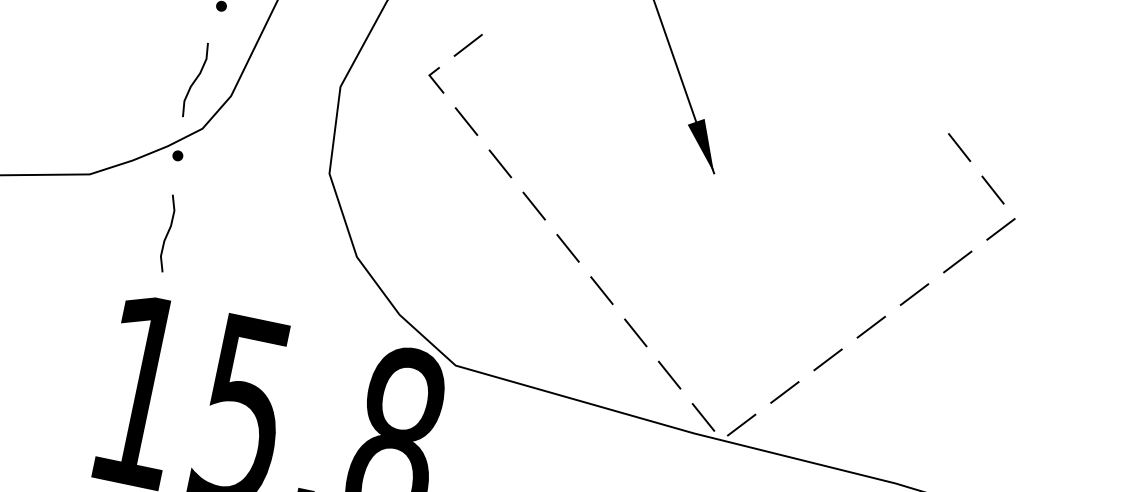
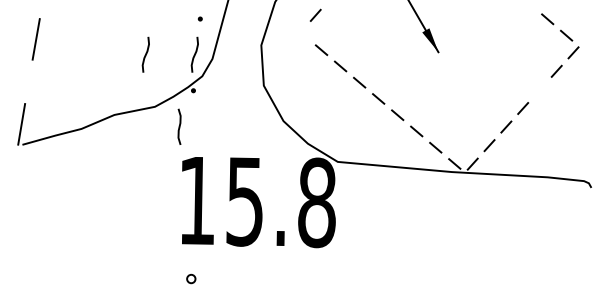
curve: (90, 59) -> (145, 54), added
line: (434, 78) -> (303, 33), removed
curve: (167, 232) -> (179, 126), moved
line: (913, 293) -> (539, 89), removed

